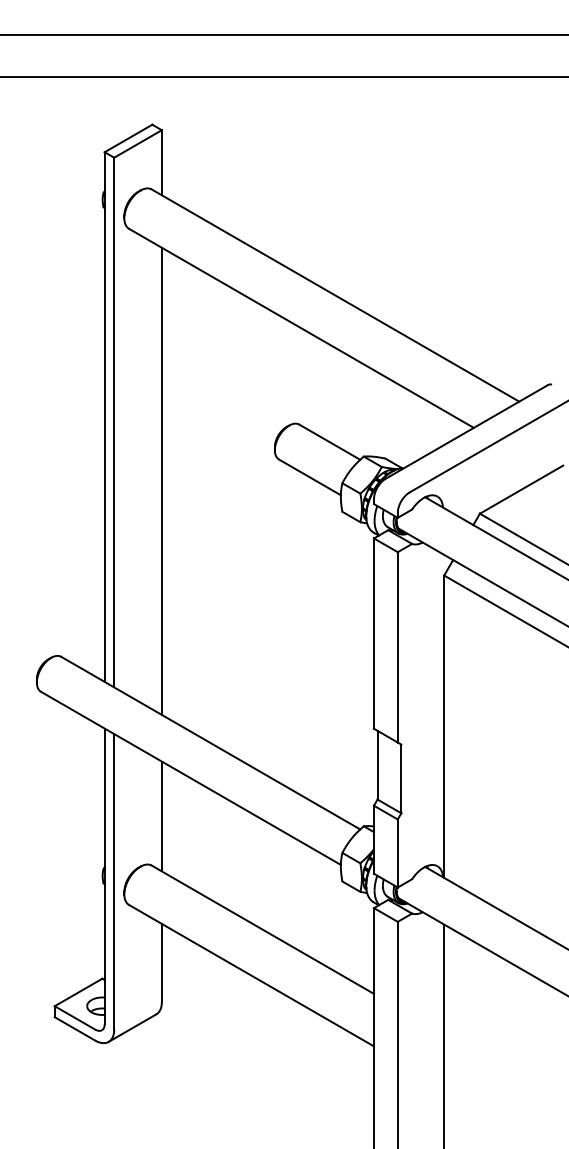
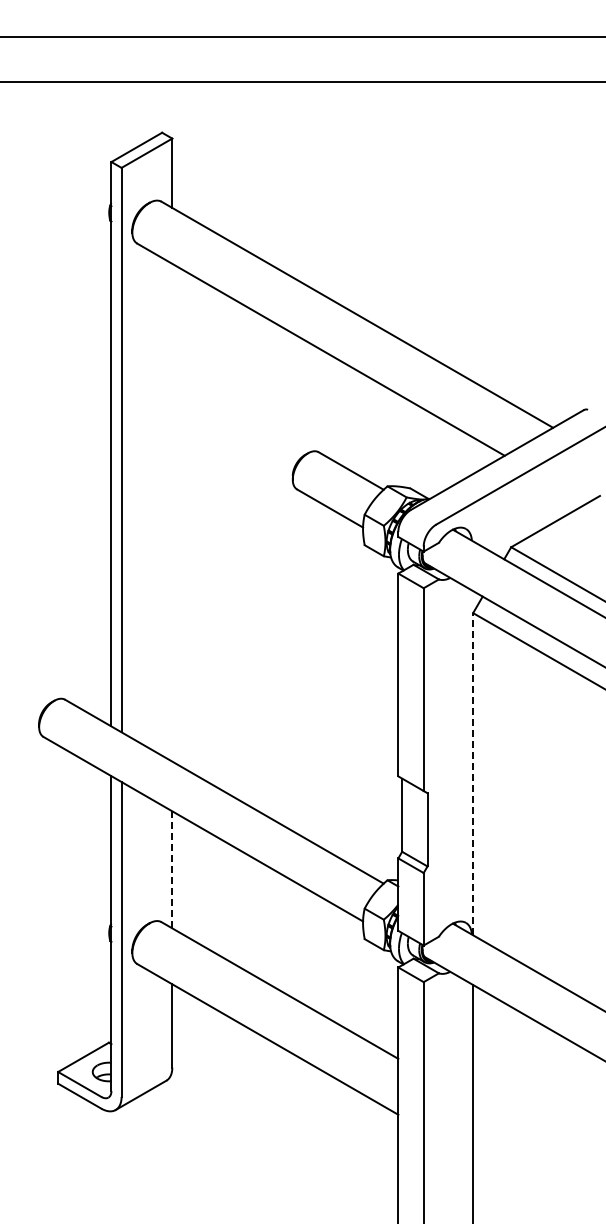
line: (162, 481) -> (172, 512), removed
line: (444, 726) -> (473, 773), solid -> dashed
line: (162, 816) -> (172, 869), solid -> dashed

